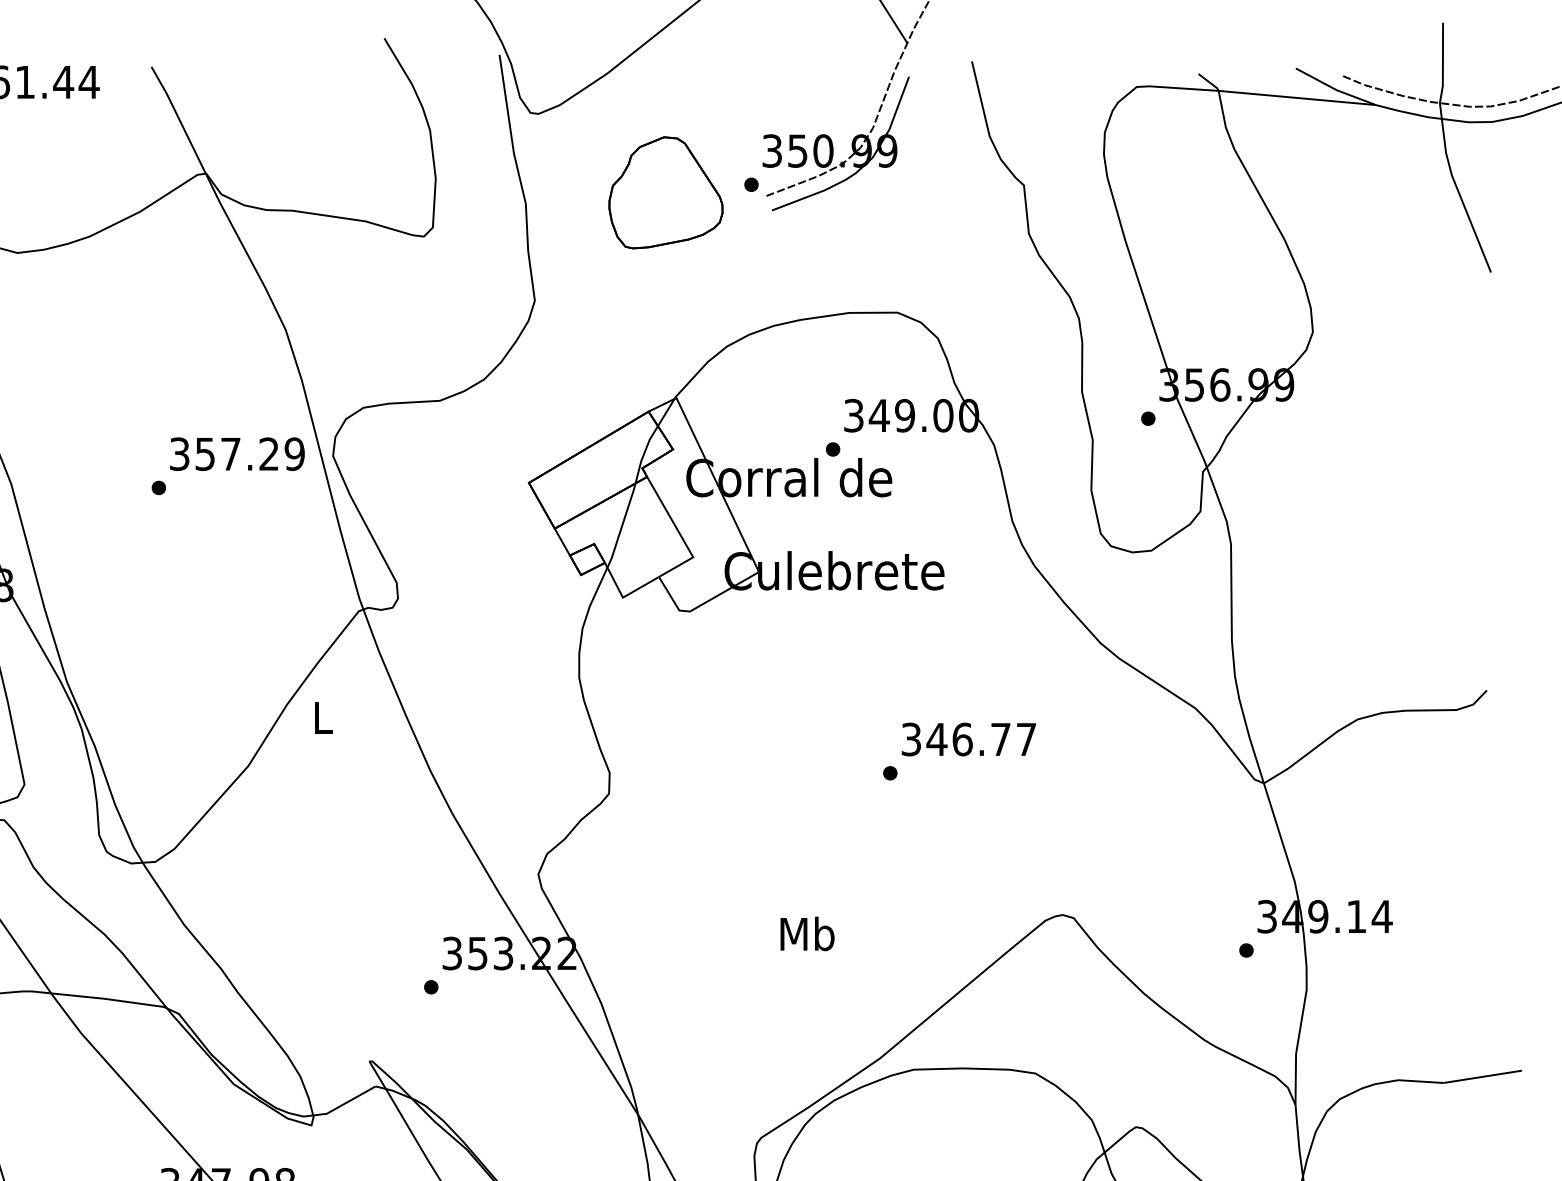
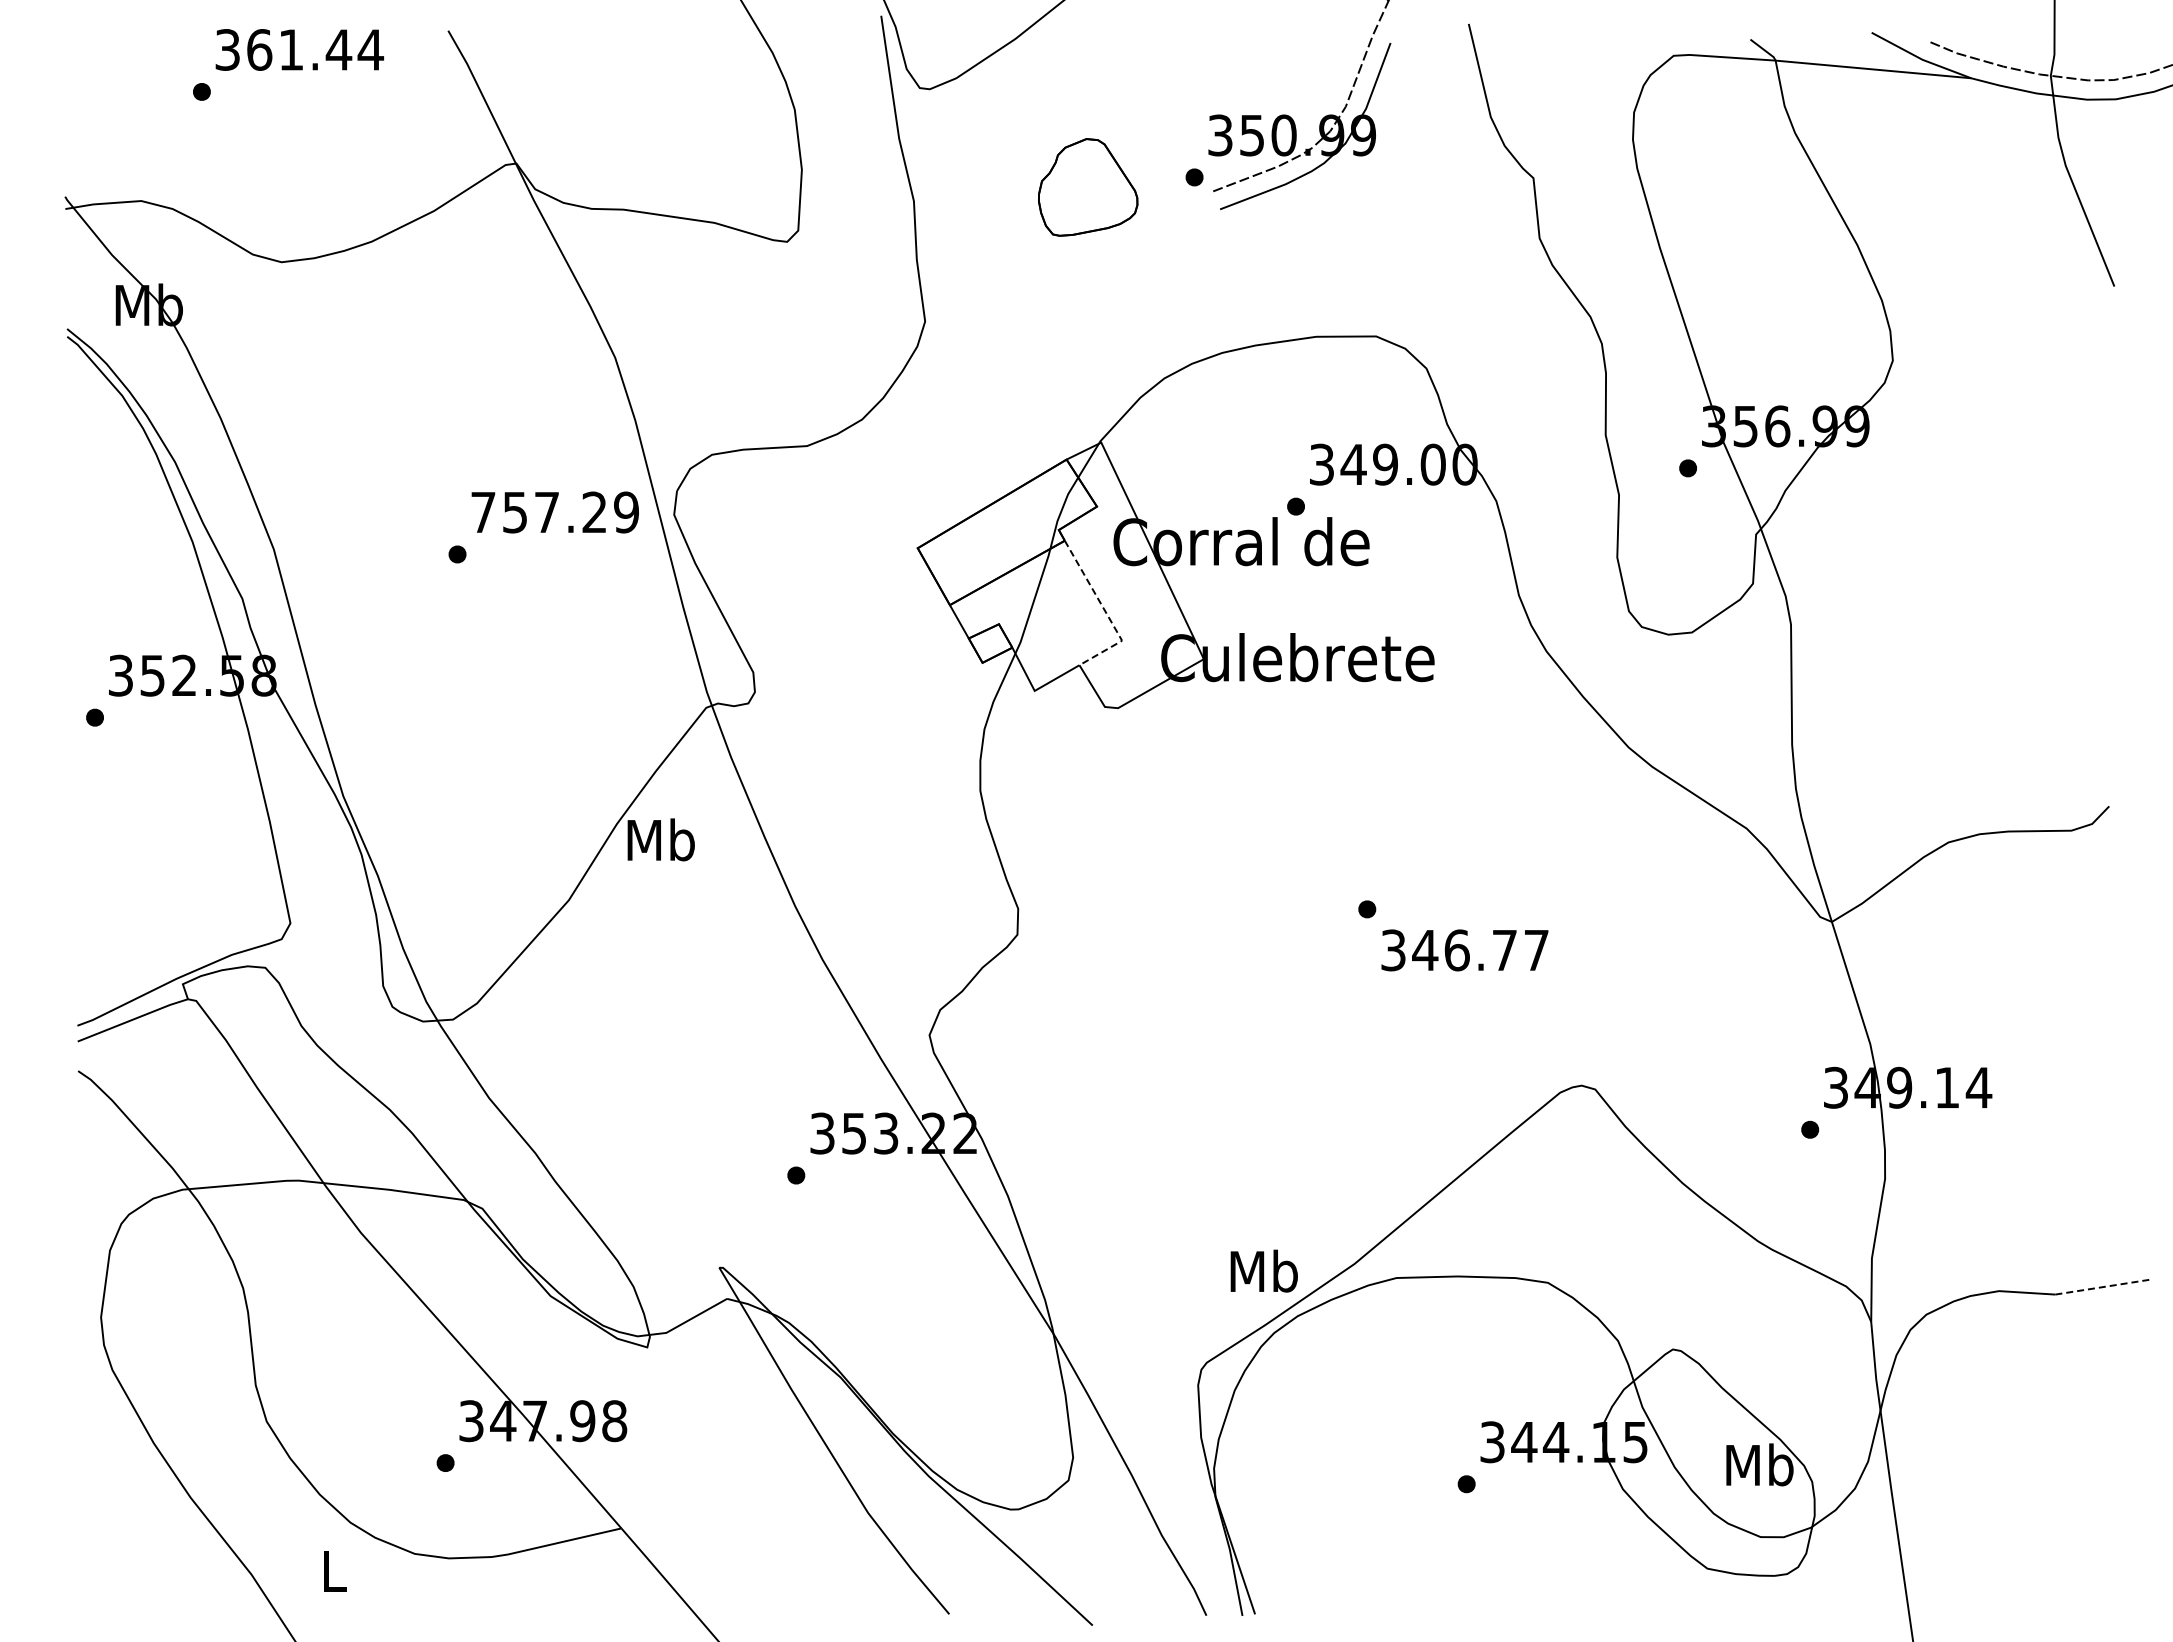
part: (665, 192) -> (1087, 187), size x0.7
text: (179, 454) -> (483, 512), 357.29 -> 757.29
line: (680, 535) -> (1106, 613), solid -> dashed
text: (322, 717) -> (660, 839), L -> Mb
text: (968, 739) -> (1464, 950), moved
text: (806, 933) -> (1263, 1270), moved
line: (1483, 1076) -> (2104, 1286), solid -> dashed

